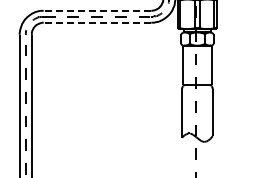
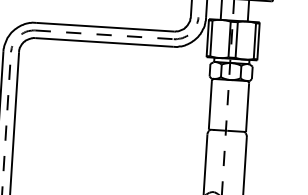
line: (97, 10) -> (105, 26), dashed -> solid
line: (97, 22) -> (104, 42), dashed -> solid

